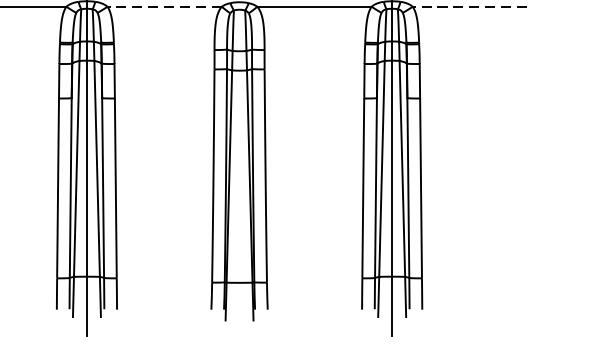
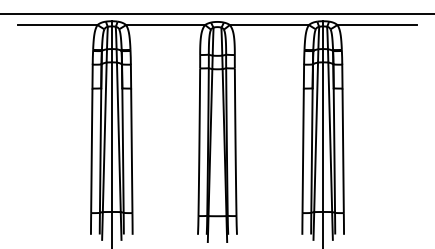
line: (164, 7) -> (165, 25), dashed -> solid
line: (469, 7) -> (376, 25), dashed -> solid

